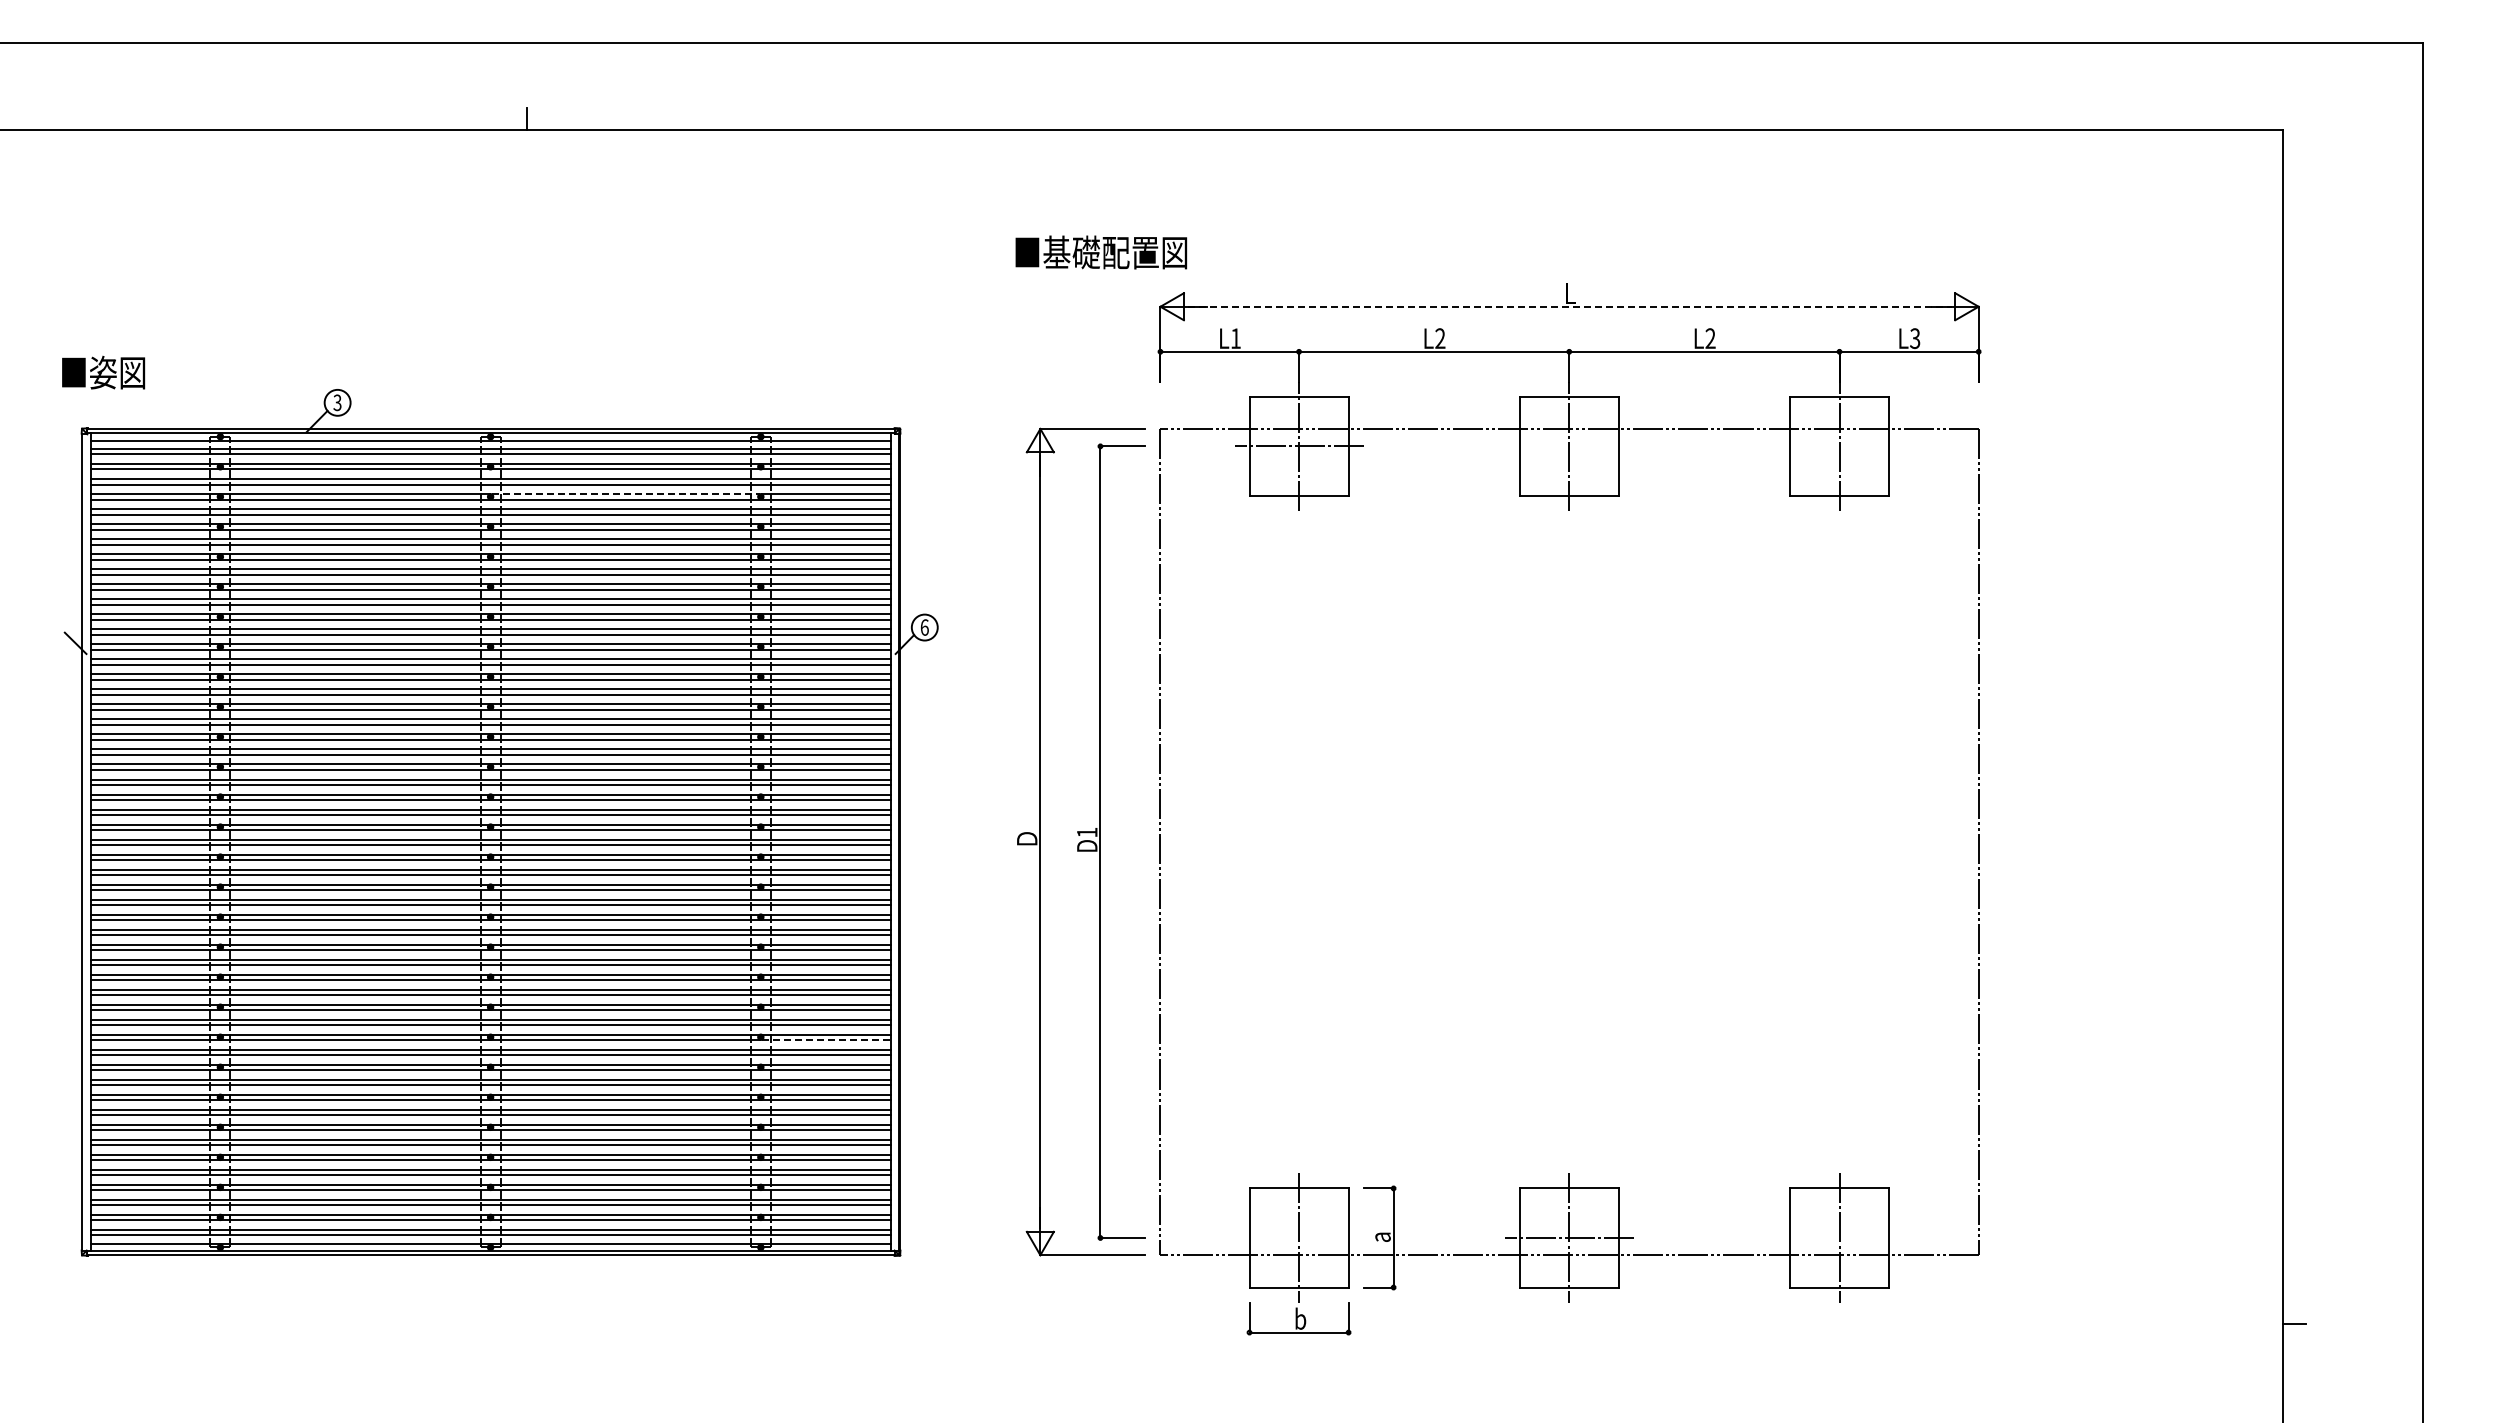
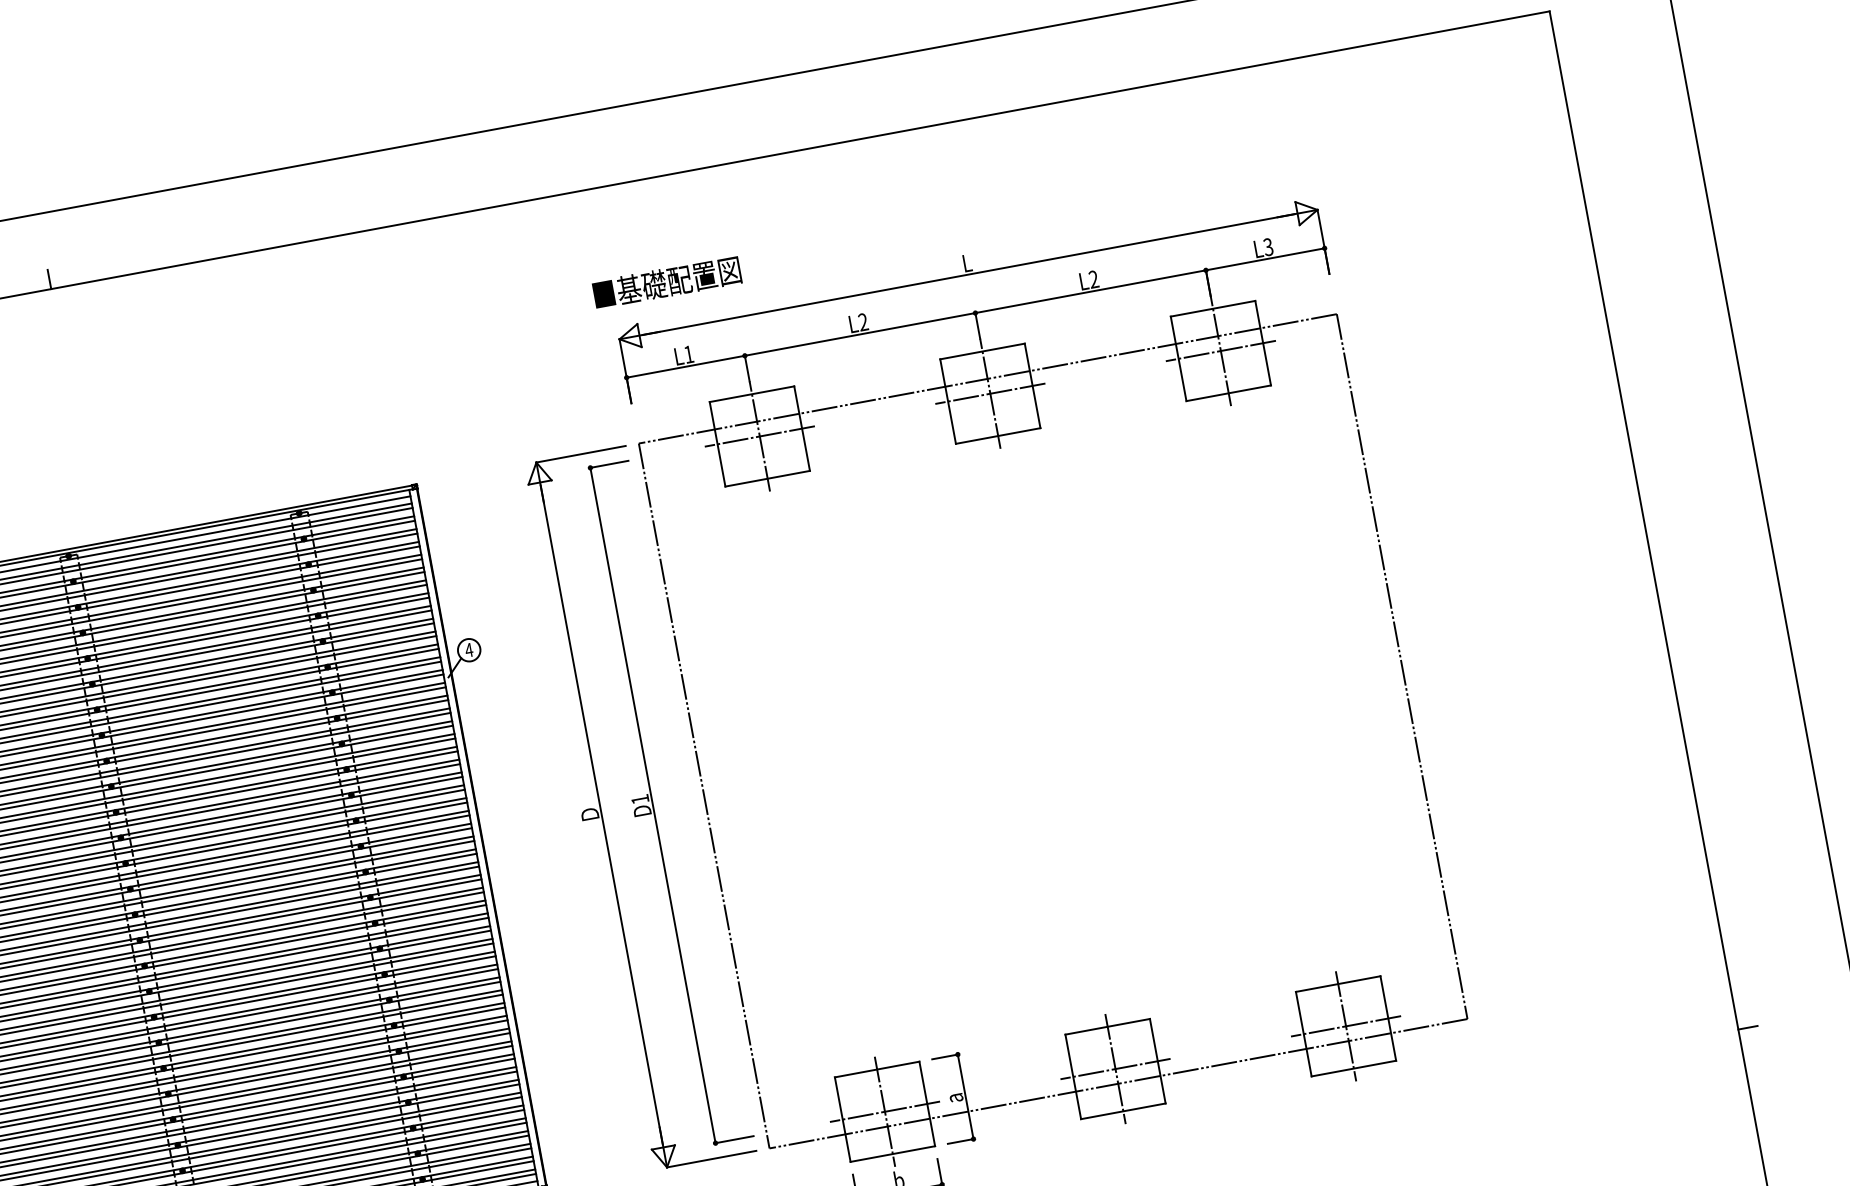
text: (1101, 252) -> (667, 282), moved
line: (1570, 306) -> (969, 274), dashed -> solid
line: (1568, 446) -> (989, 393), added
line: (1839, 446) -> (1220, 351), added
line: (626, 494) -> (193, 583), dashed -> solid
text: (924, 627) -> (468, 650), 6 -> 4
line: (826, 1039) -> (450, 1017), dashed -> solid
line: (1298, 1237) -> (884, 1111), added
line: (1839, 1237) -> (1345, 1025), added

